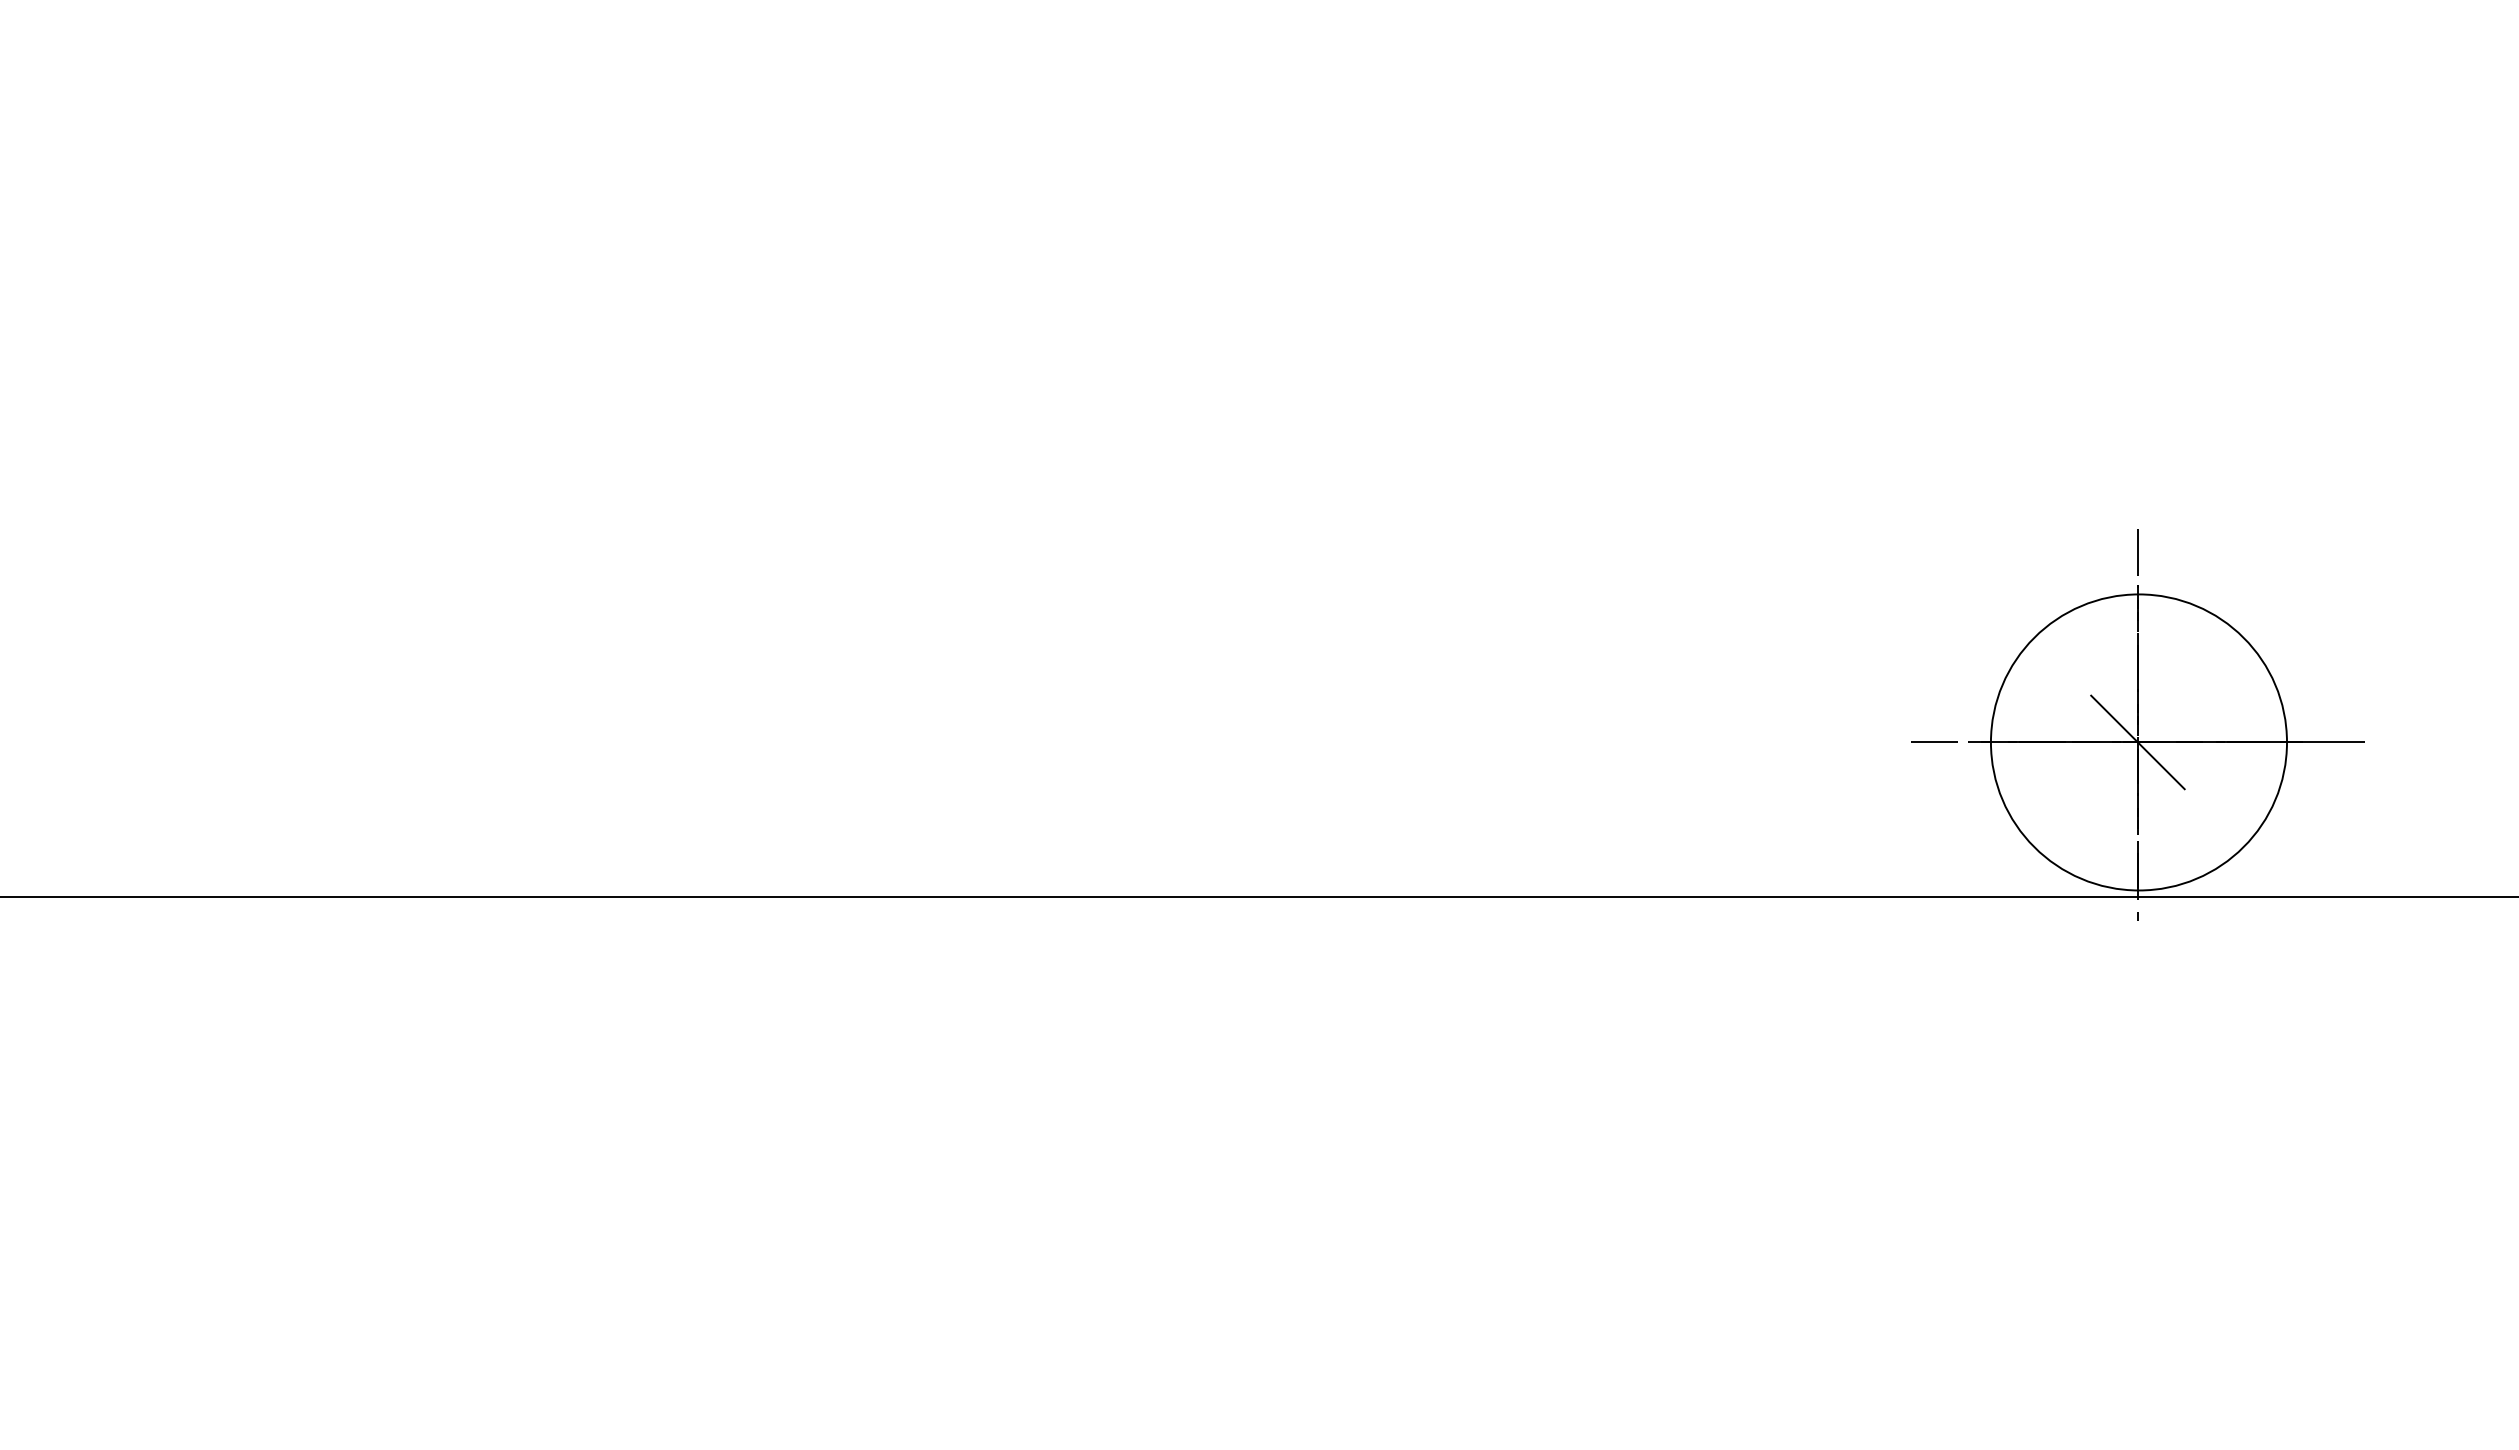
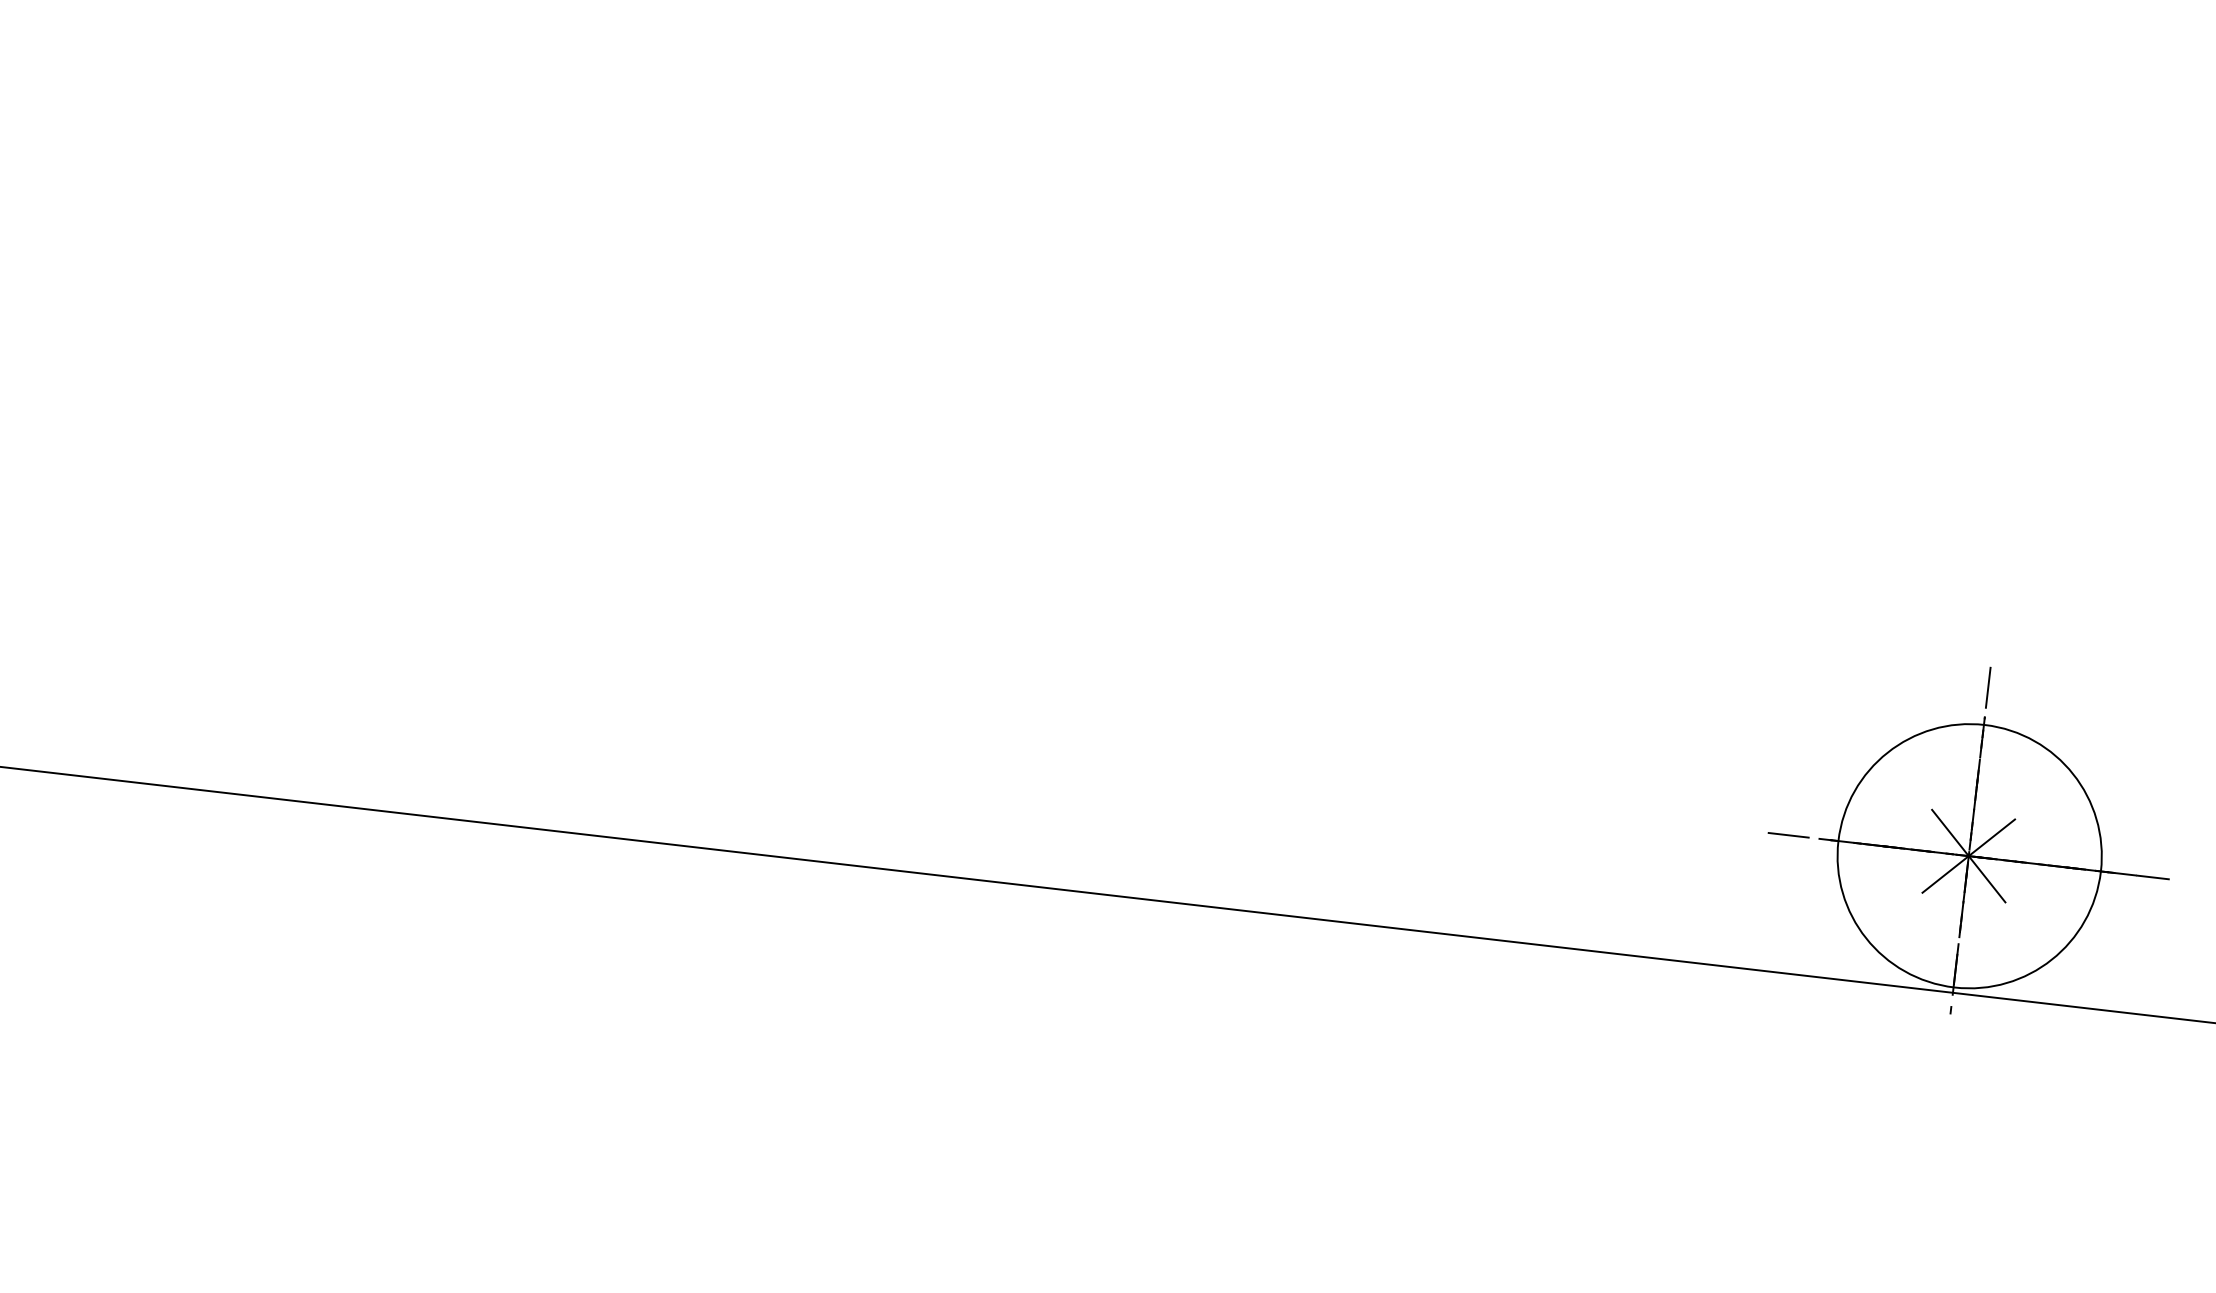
line: (2137, 742) -> (1968, 856), added

